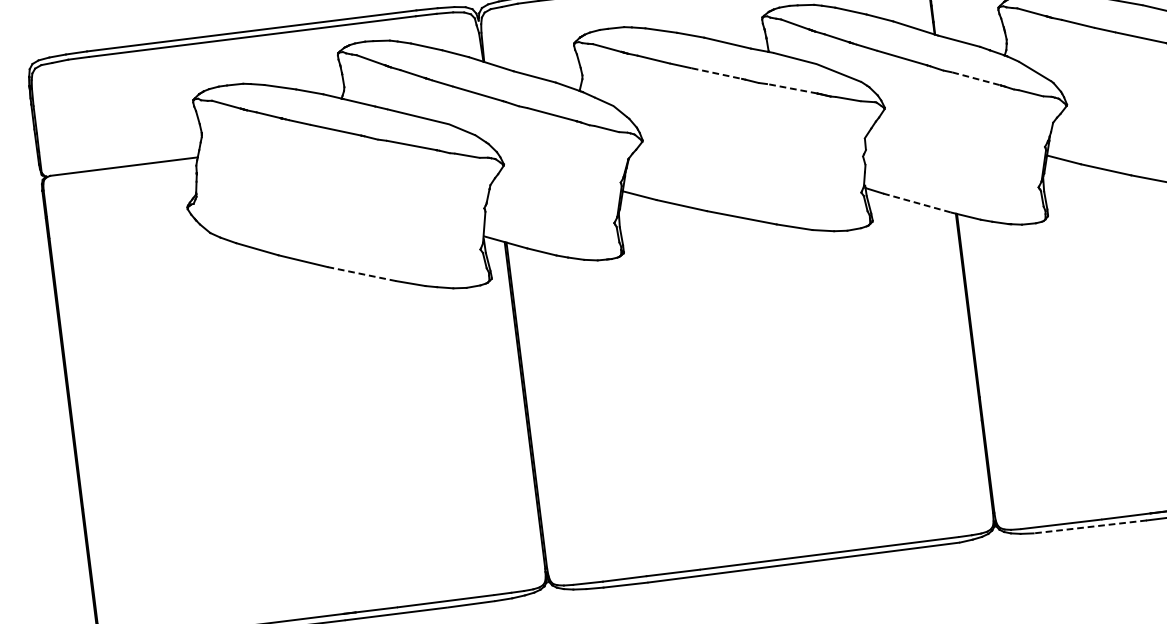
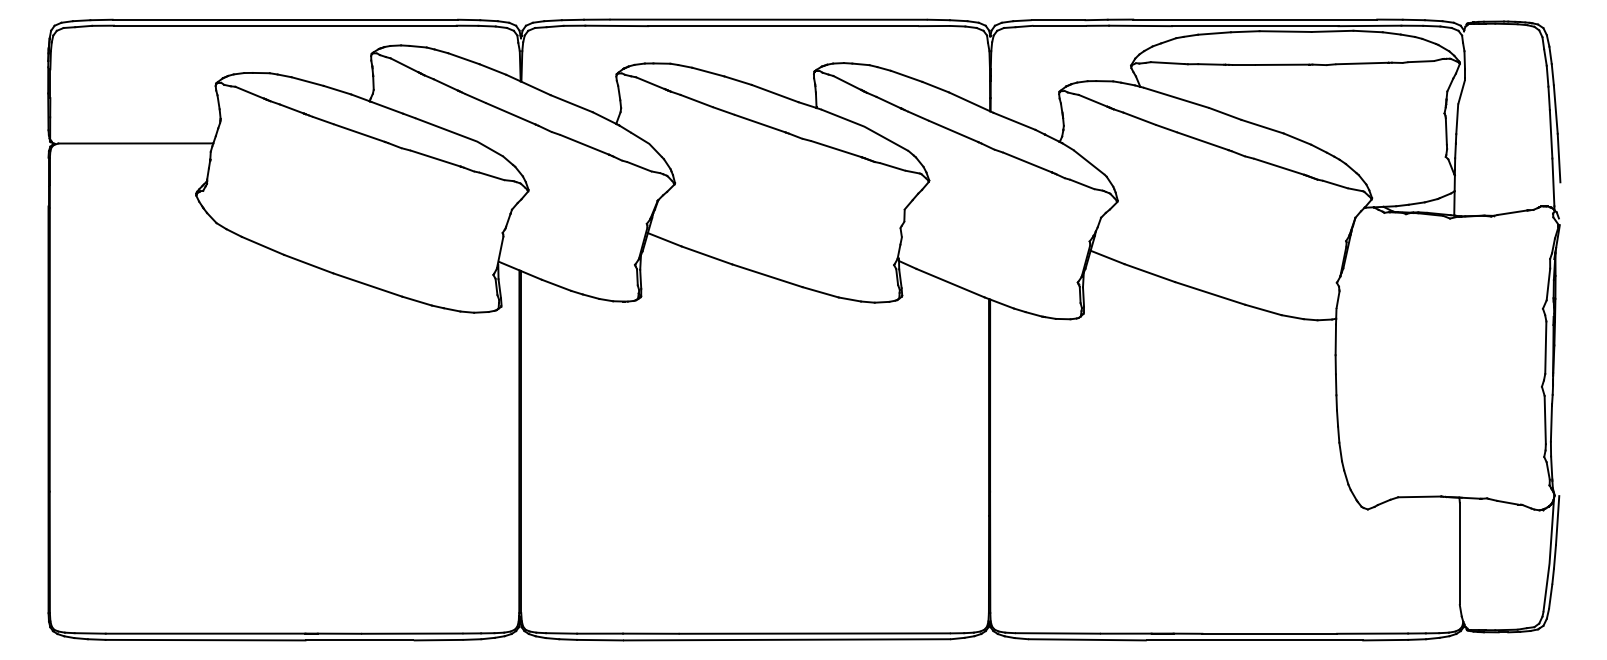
line: (717, 73) -> (760, 123), dashed -> solid
line: (977, 78) -> (1028, 162), dashed -> solid
line: (792, 88) -> (836, 148), dashed -> solid
line: (917, 203) -> (950, 283), dashed -> solid
line: (362, 274) -> (368, 285), dashed -> solid
line: (1089, 526) -> (1086, 639), dashed -> solid

